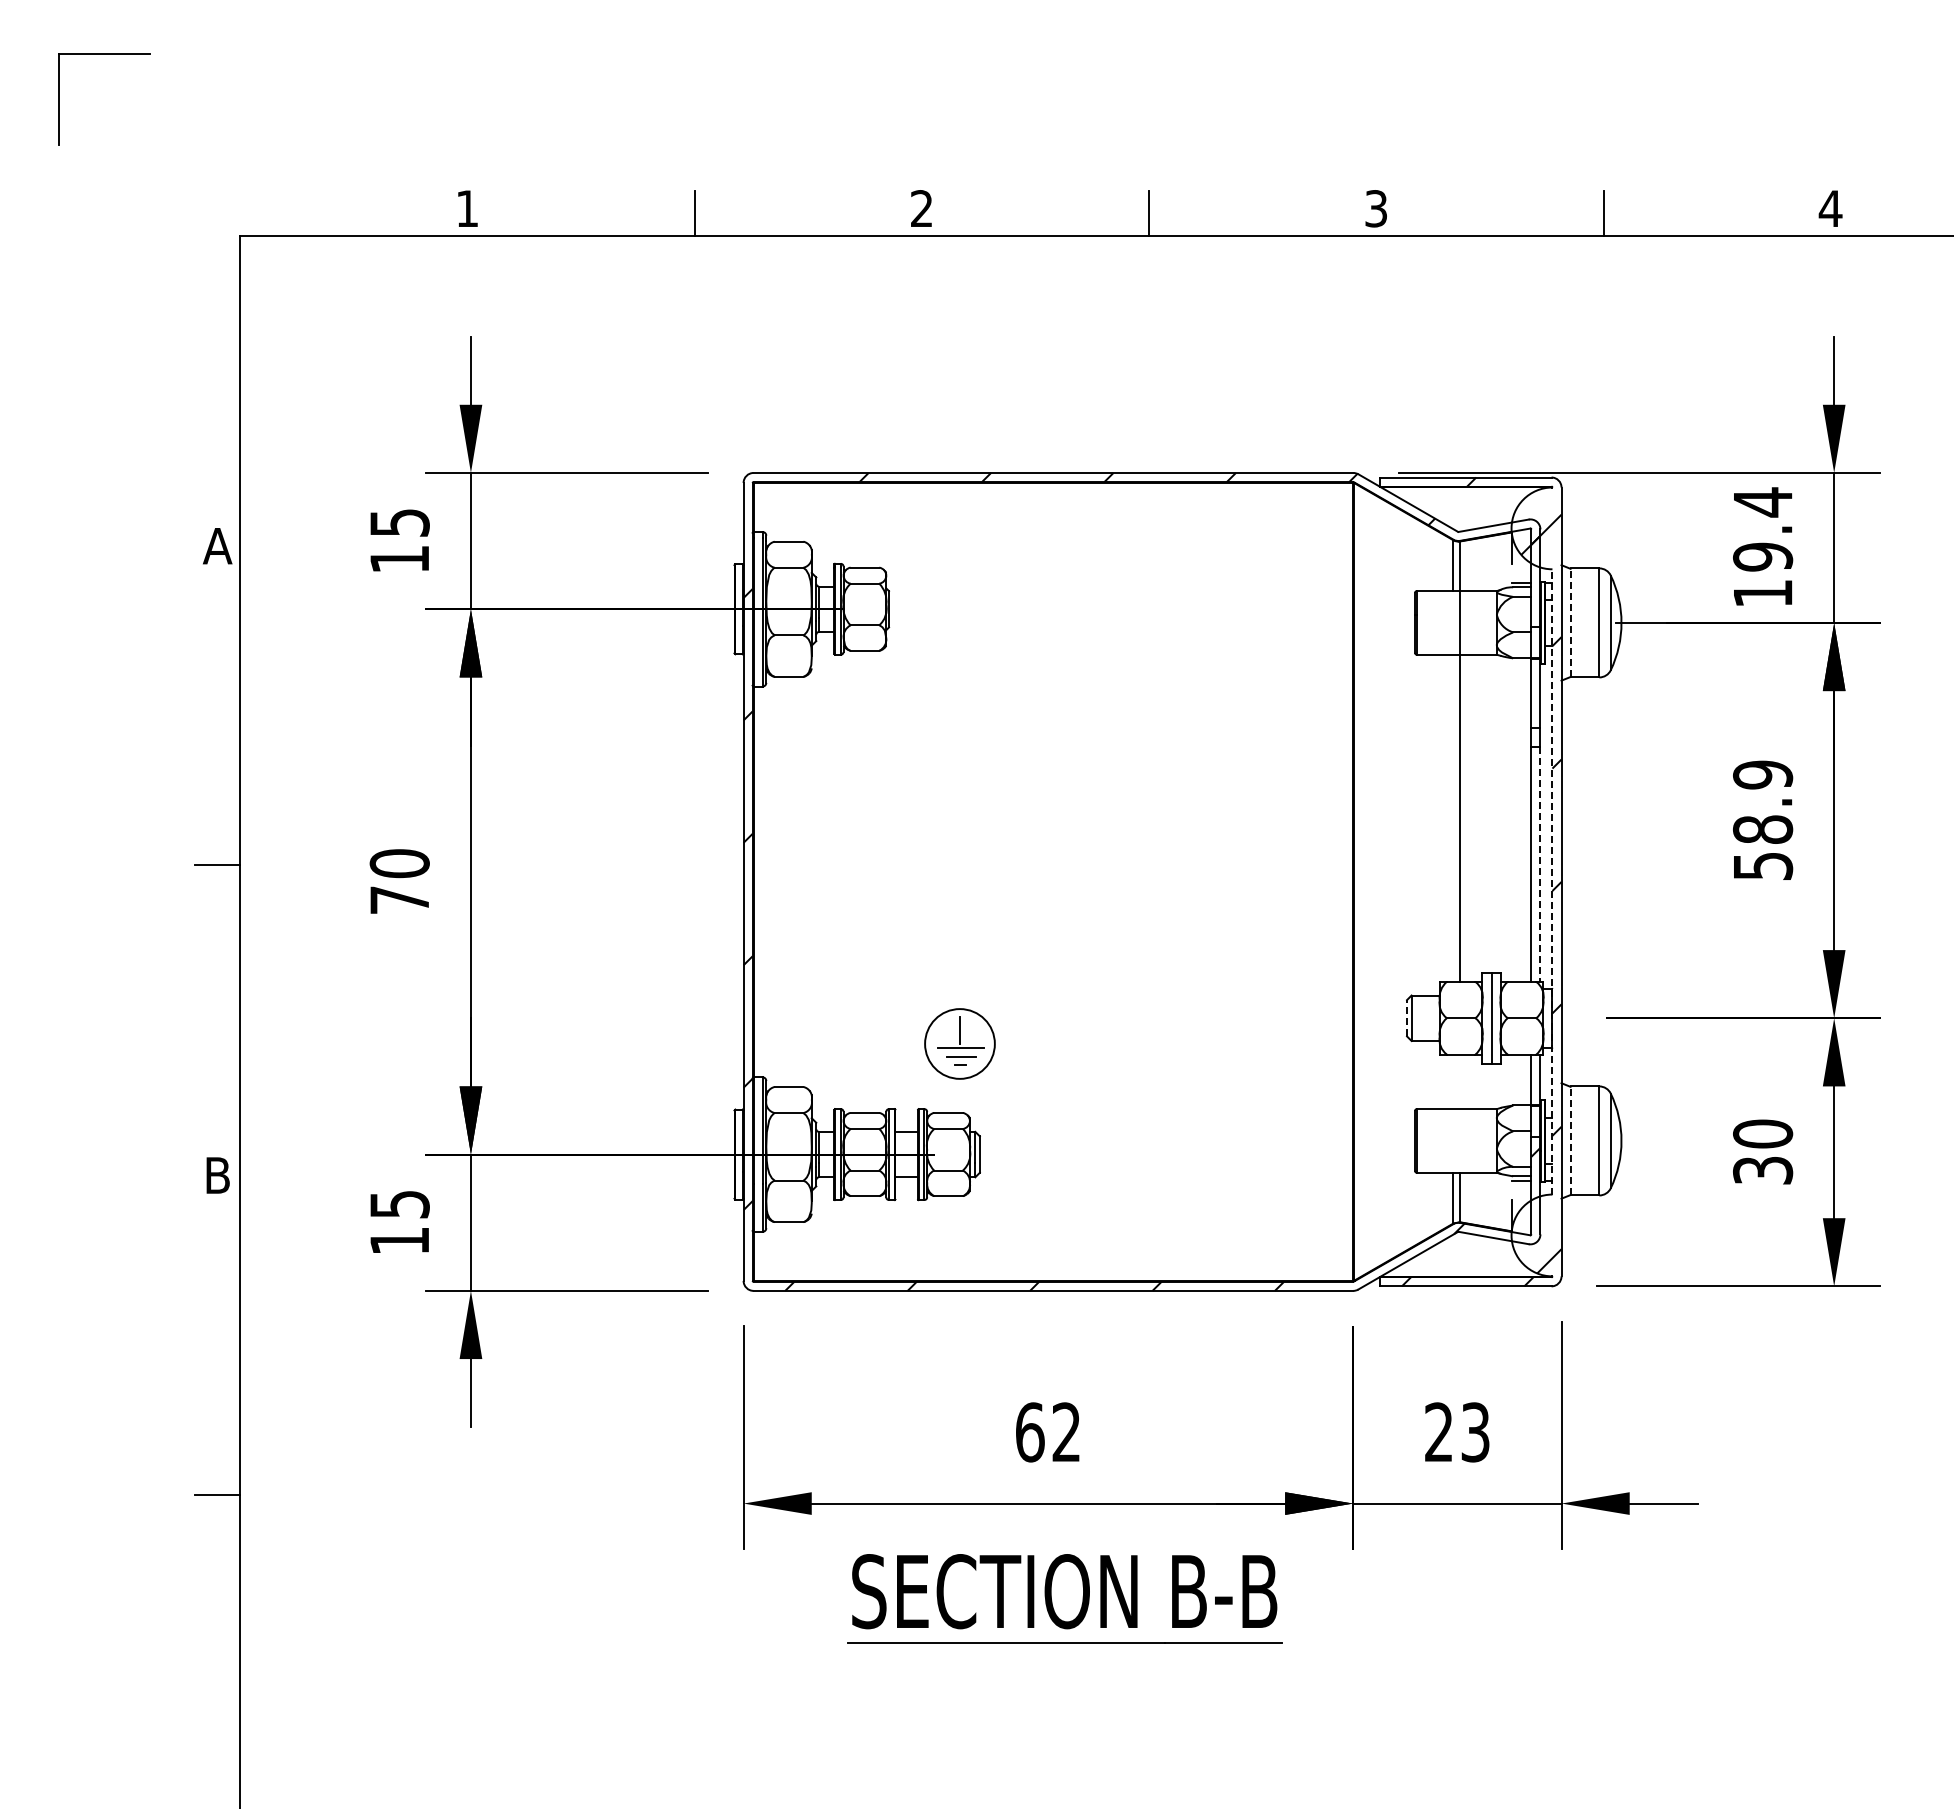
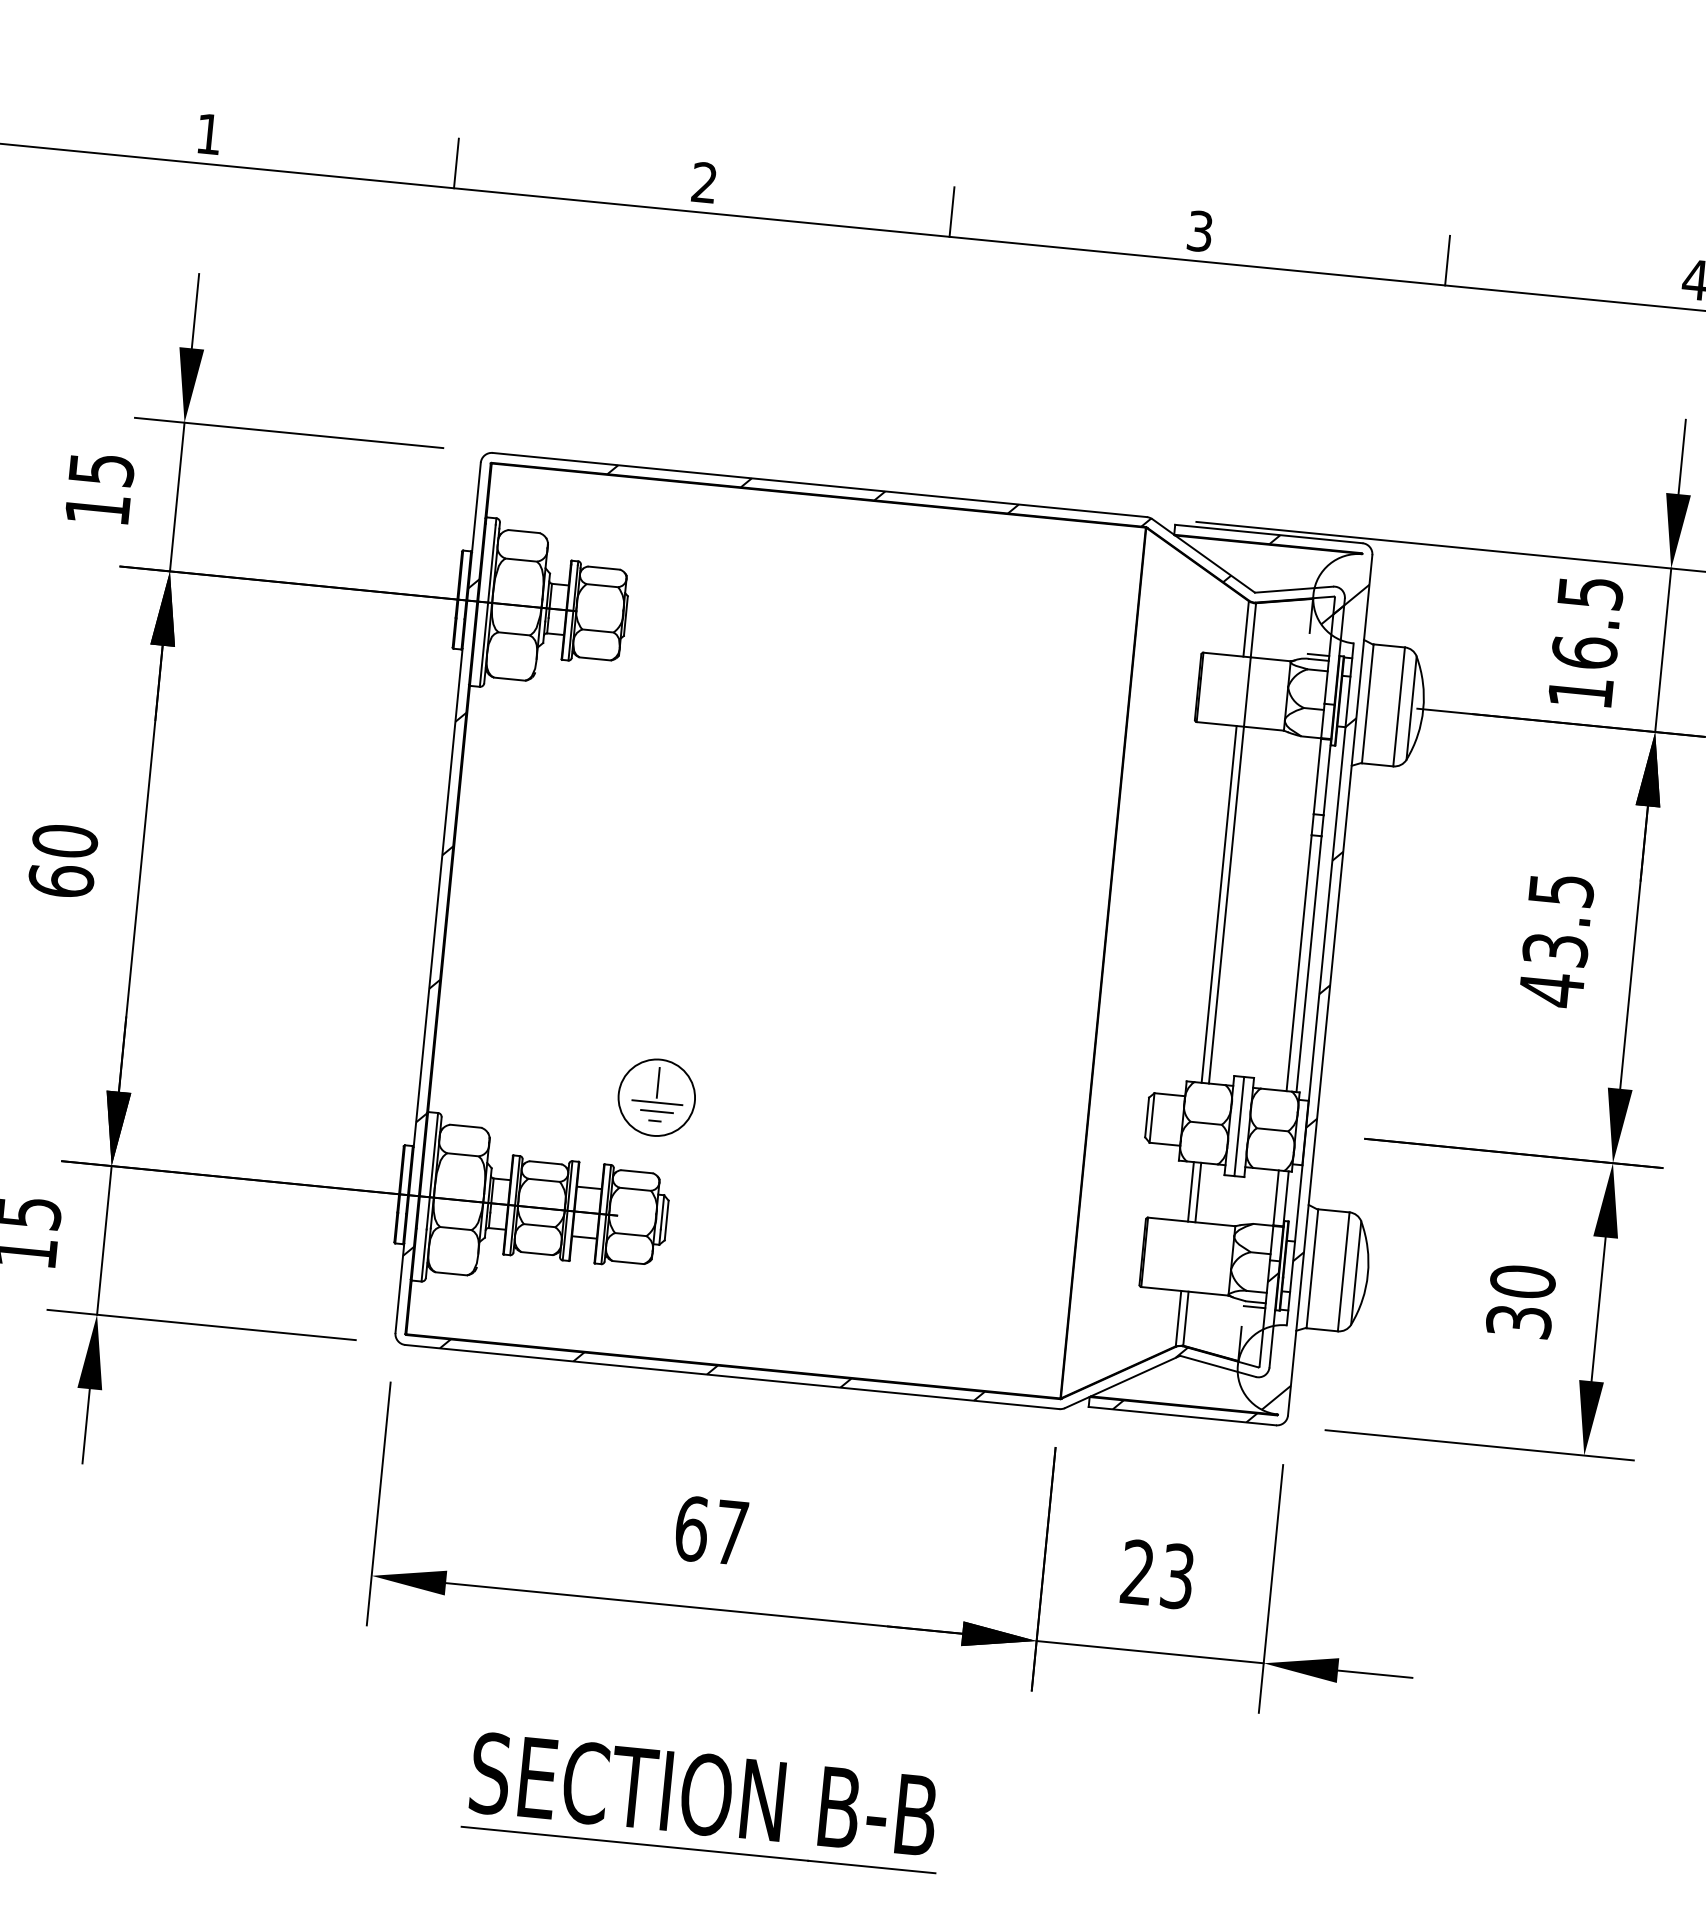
text: (1763, 529) -> (1588, 622), 19.4 -> 16.5
line: (1570, 622) -> (1367, 703), dashed -> solid
line: (1453, 817) -> (1219, 903), added
text: (1763, 820) -> (1557, 939), 58.9 -> 43.5
line: (1540, 865) -> (1308, 965), dashed -> solid
line: (1552, 881) -> (1320, 983), dashed -> solid
text: (399, 899) -> (61, 880), 70 -> 60
line: (1407, 1017) -> (1147, 1116), dashed -> solid
line: (1453, 1081) -> (1191, 1191), added
line: (1460, 1081) -> (1198, 1192), added
line: (1570, 1140) -> (1312, 1268), dashed -> solid
text: (1066, 1431) -> (731, 1531), 62 -> 67
part: (1064, 1598) -> (702, 1801), moved

